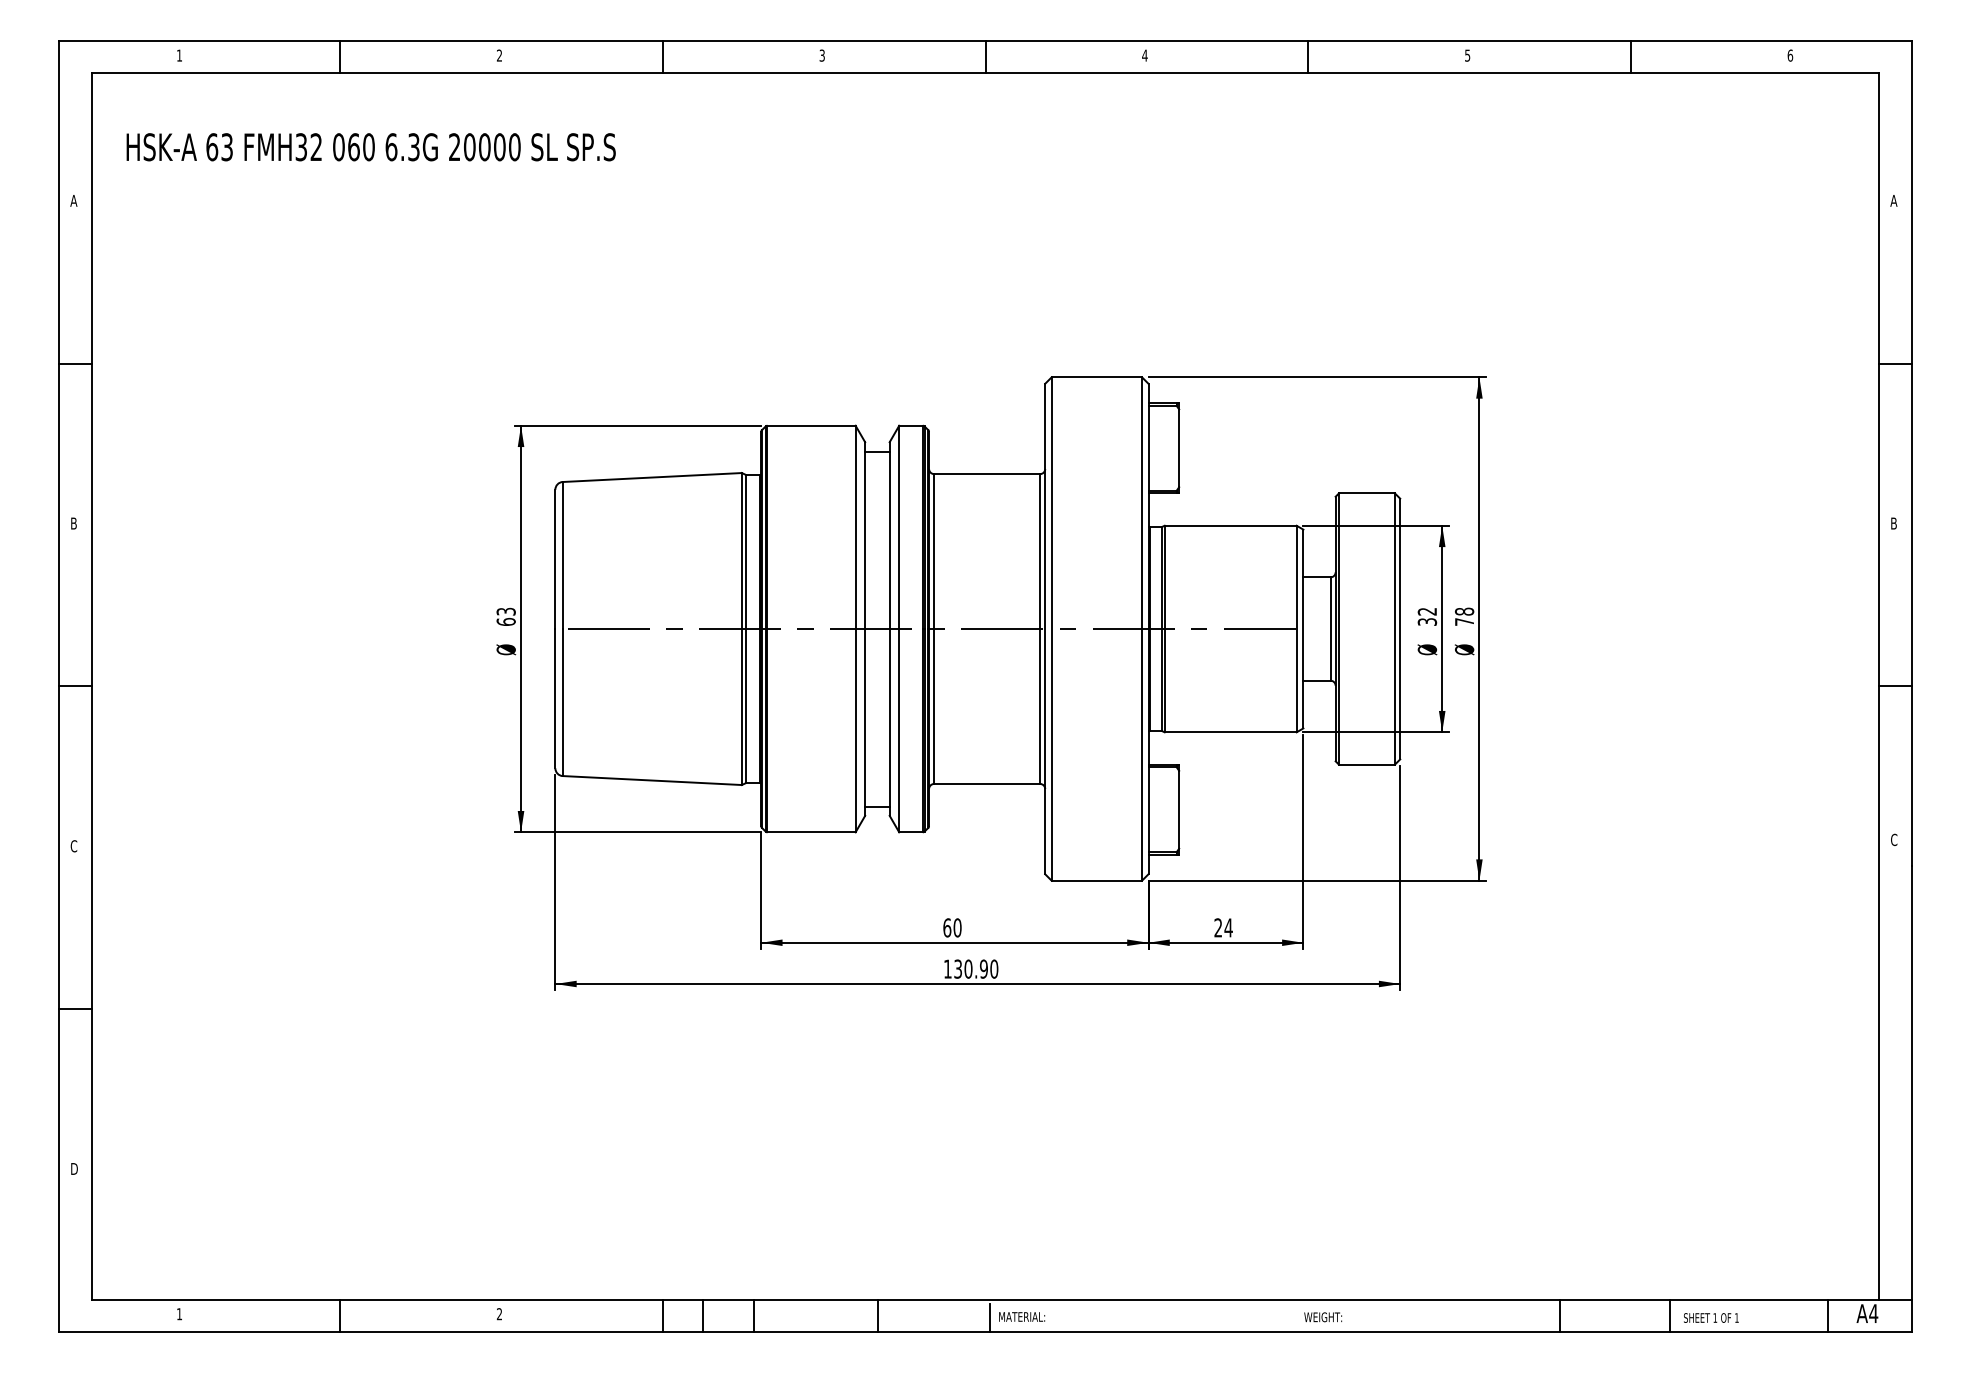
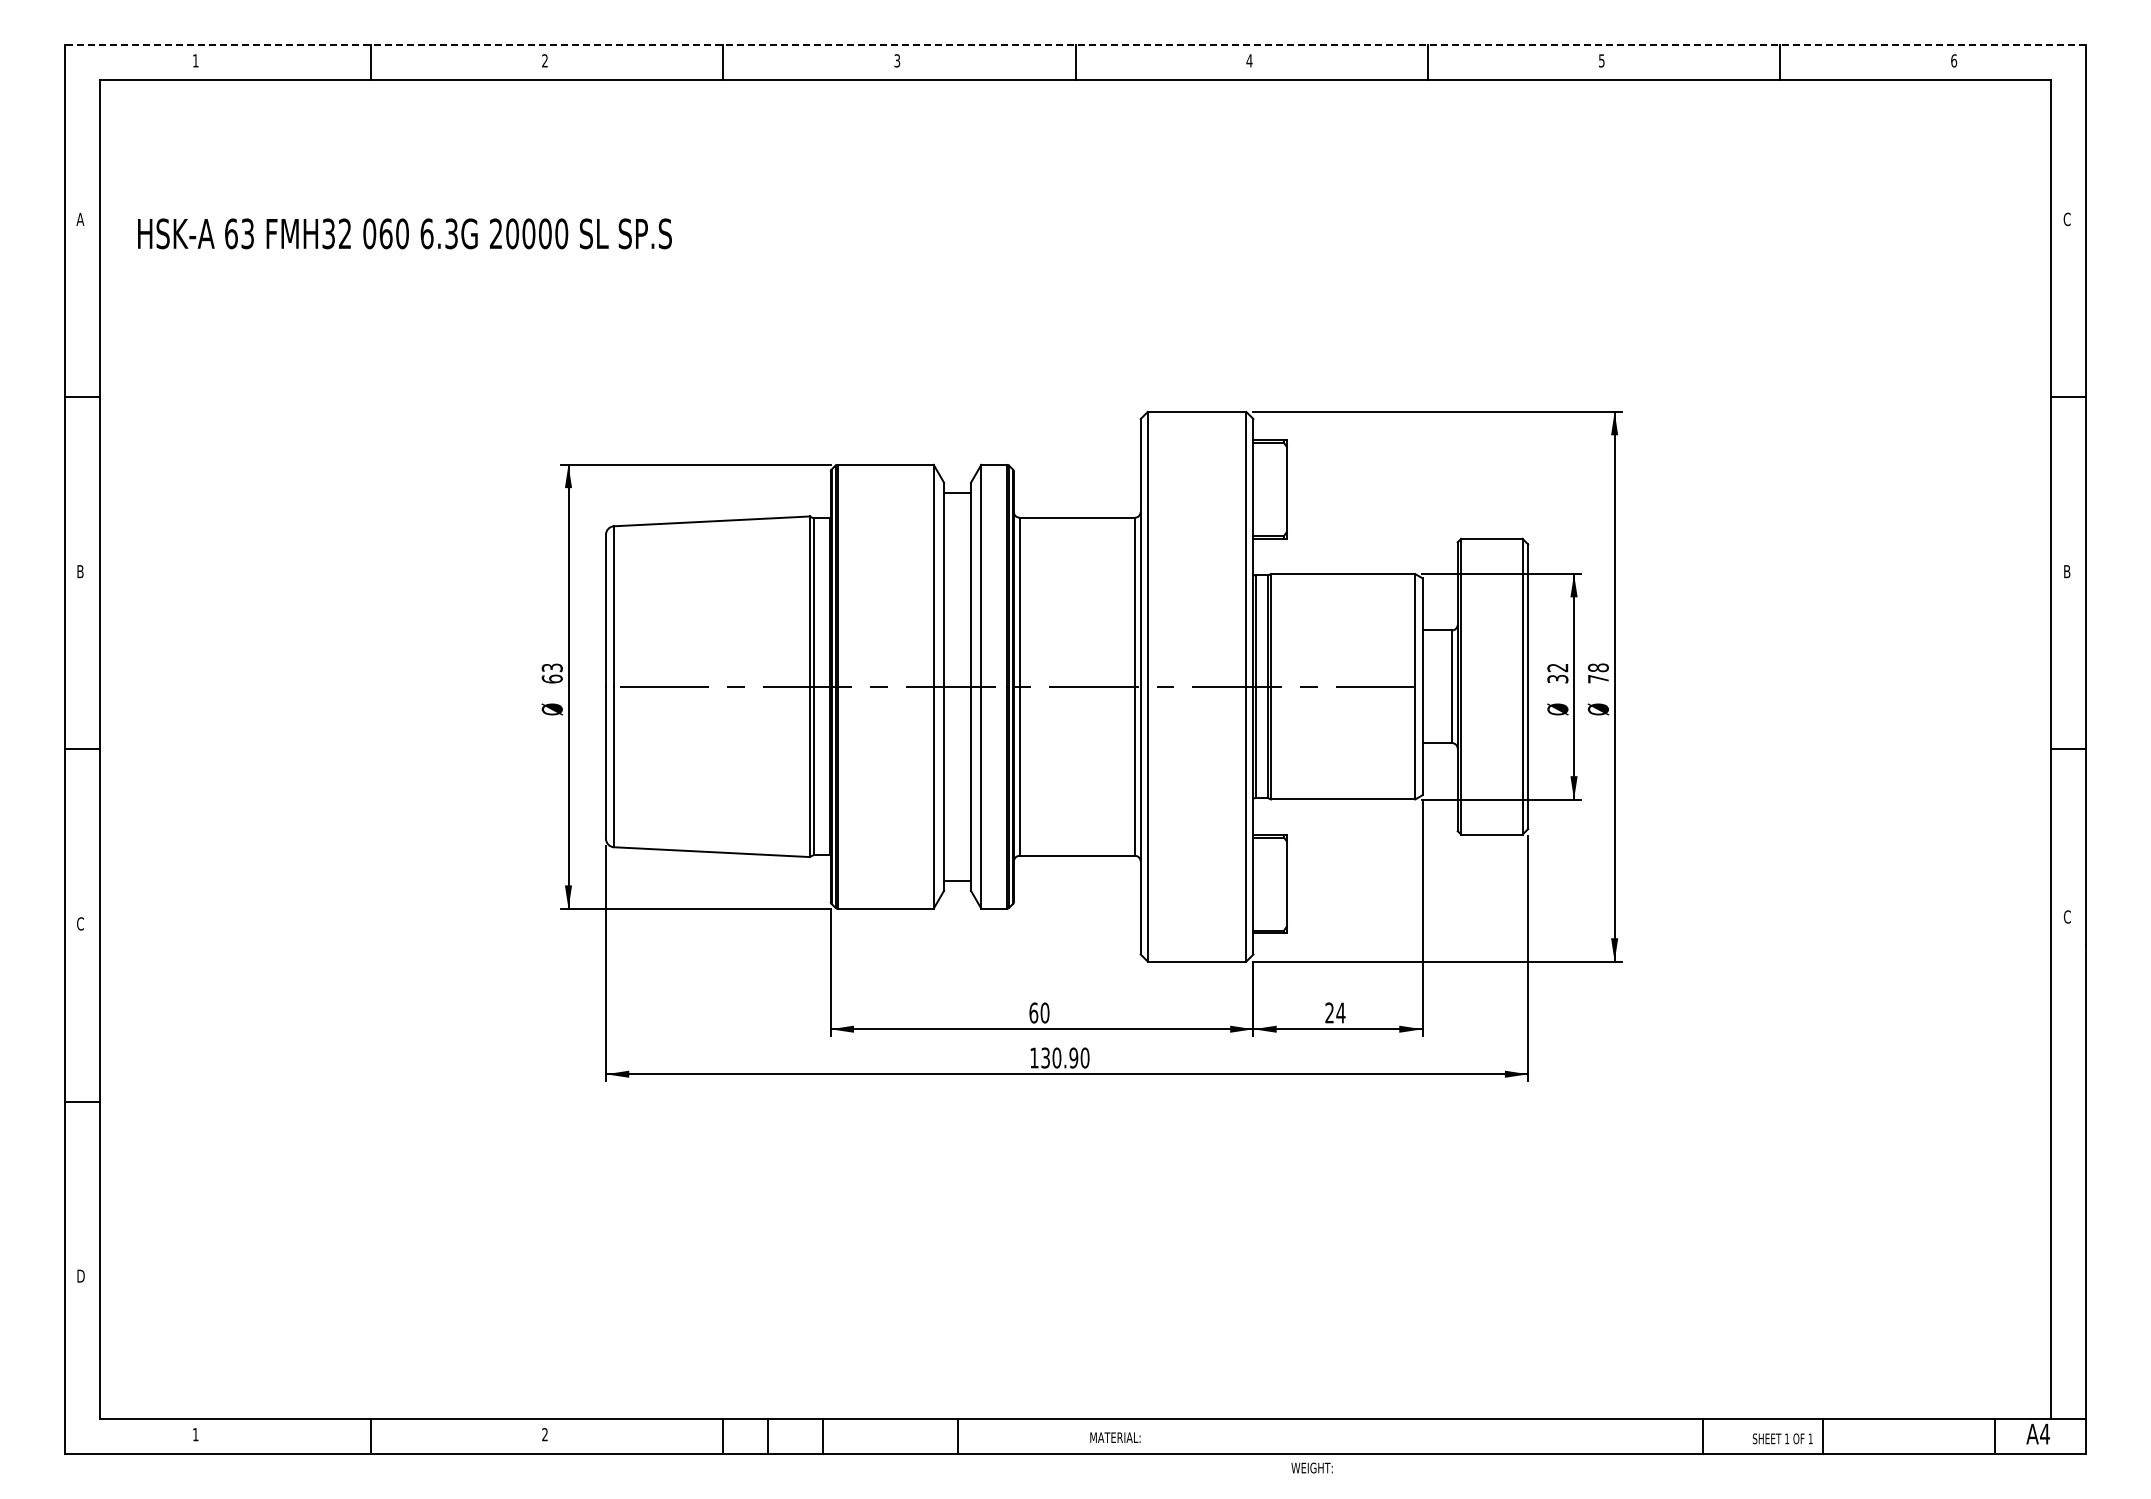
line: (985, 40) -> (1075, 44), solid -> dashed
text: (370, 146) -> (404, 233), moved
text: (1893, 200) -> (2066, 219), A -> C
text: (1322, 1316) -> (1311, 1467), moved
text: (1711, 1317) -> (1782, 1438), moved
line: (990, 1318) -> (1080, 1439), removed

